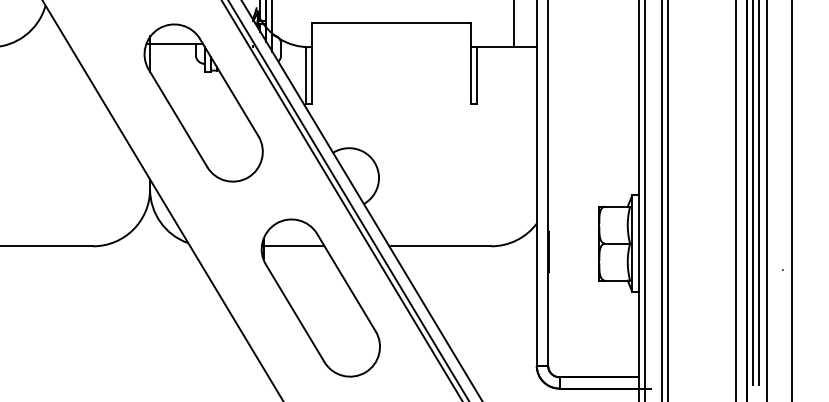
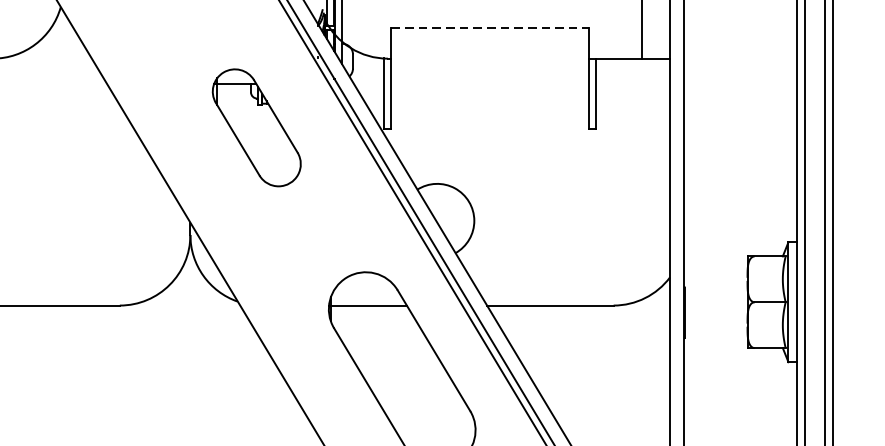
line: (391, 22) -> (489, 27), solid -> dashed
part: (203, 102) -> (256, 127), size x0.6

